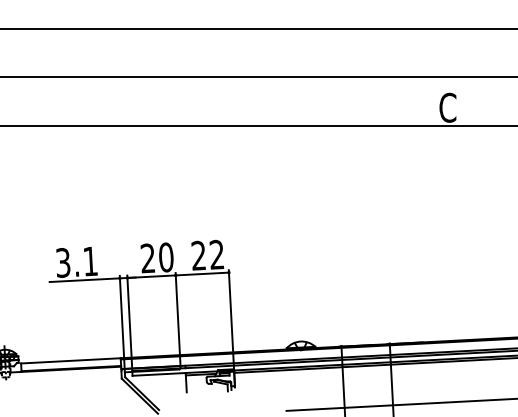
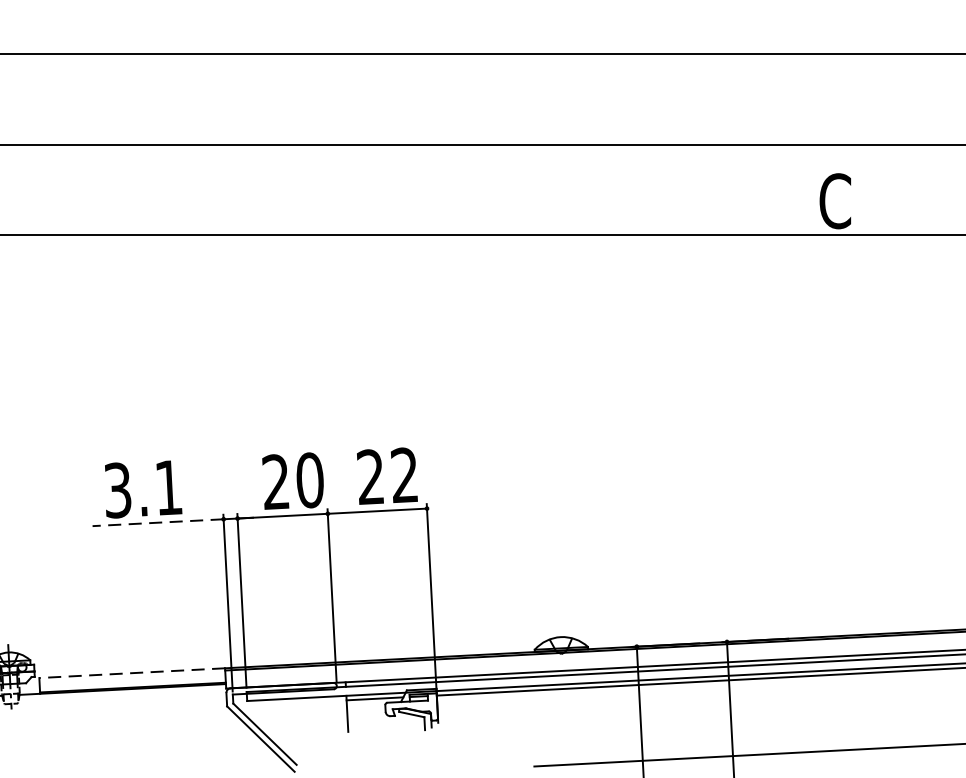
line: (84, 280) -> (157, 523), solid -> dashed
line: (70, 360) -> (131, 672), solid -> dashed

